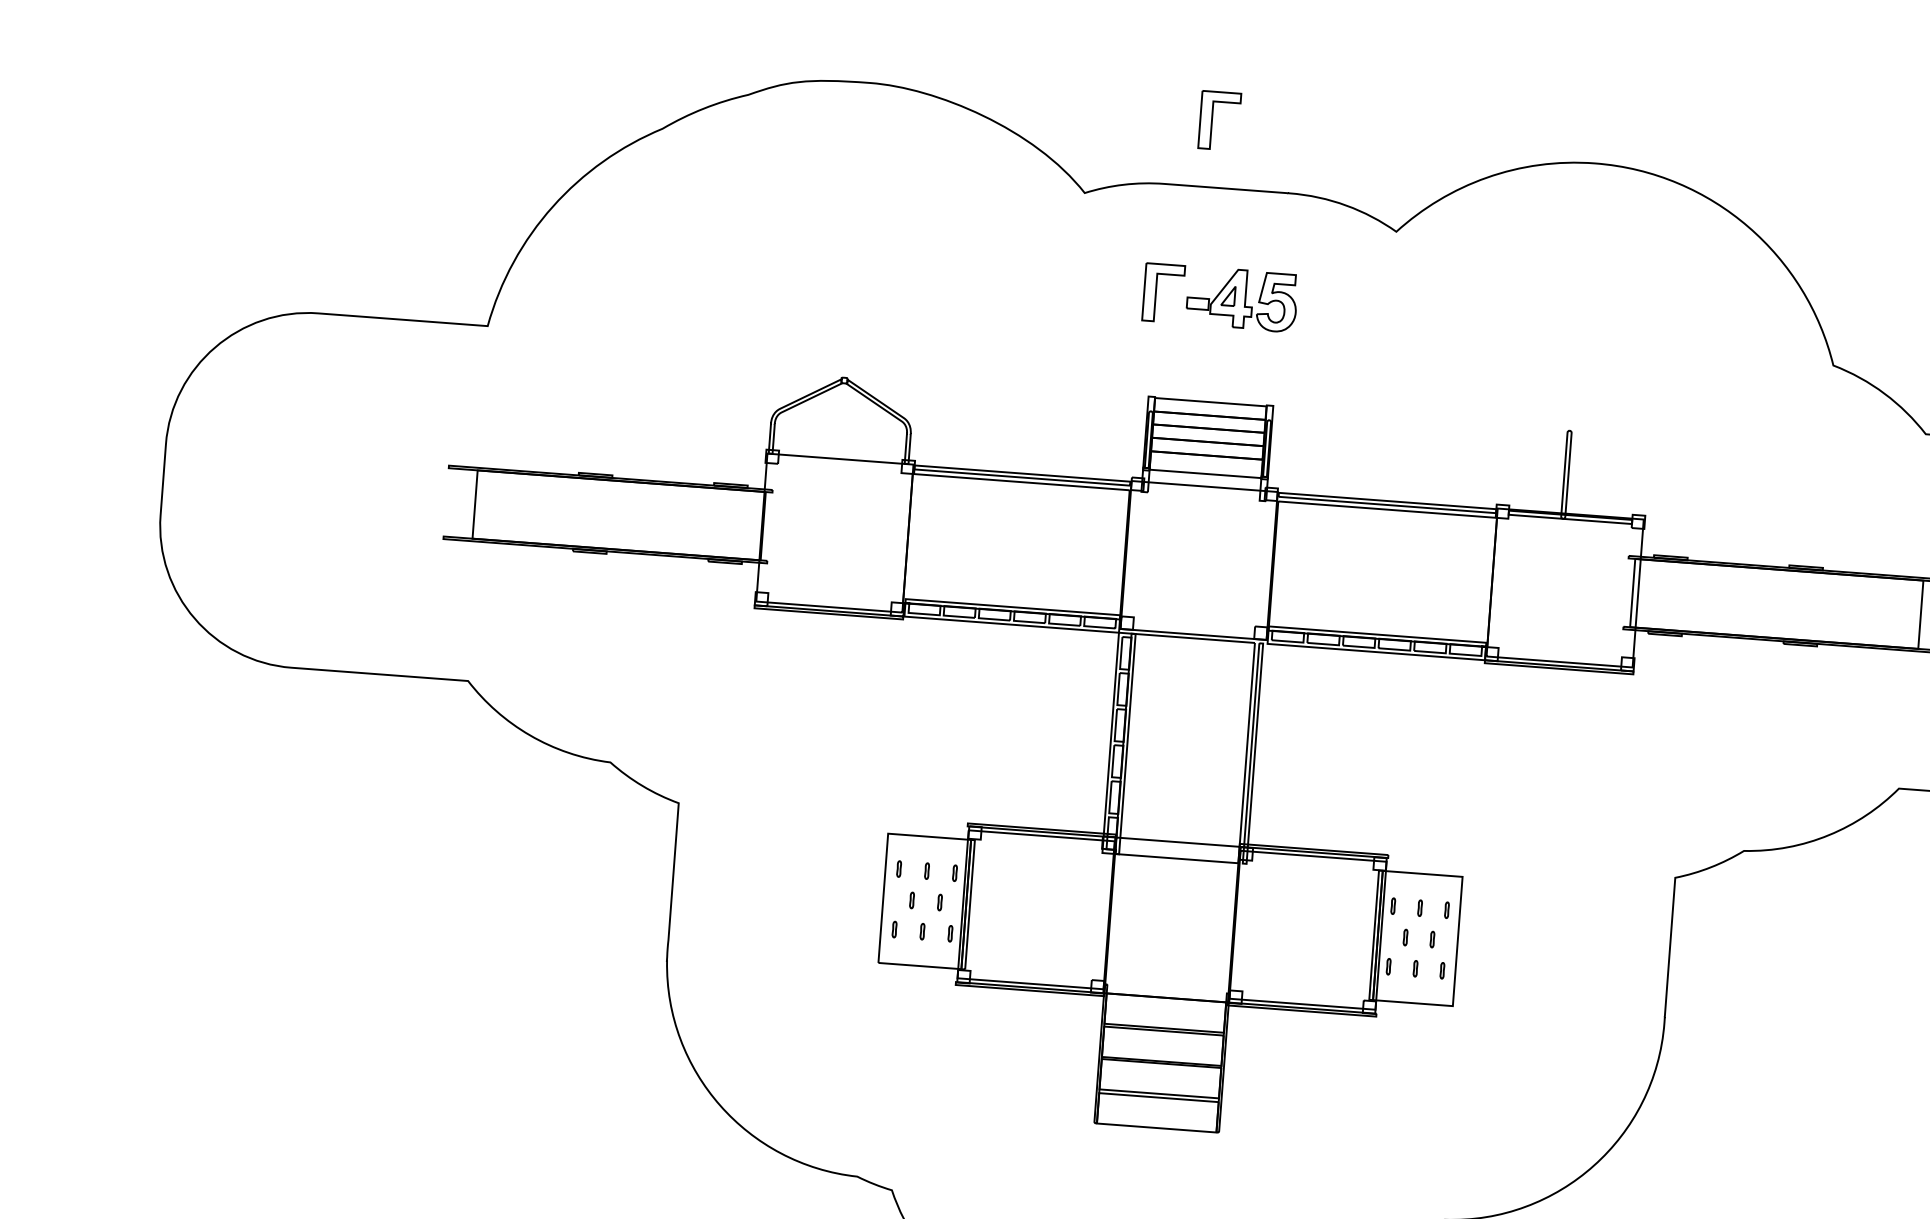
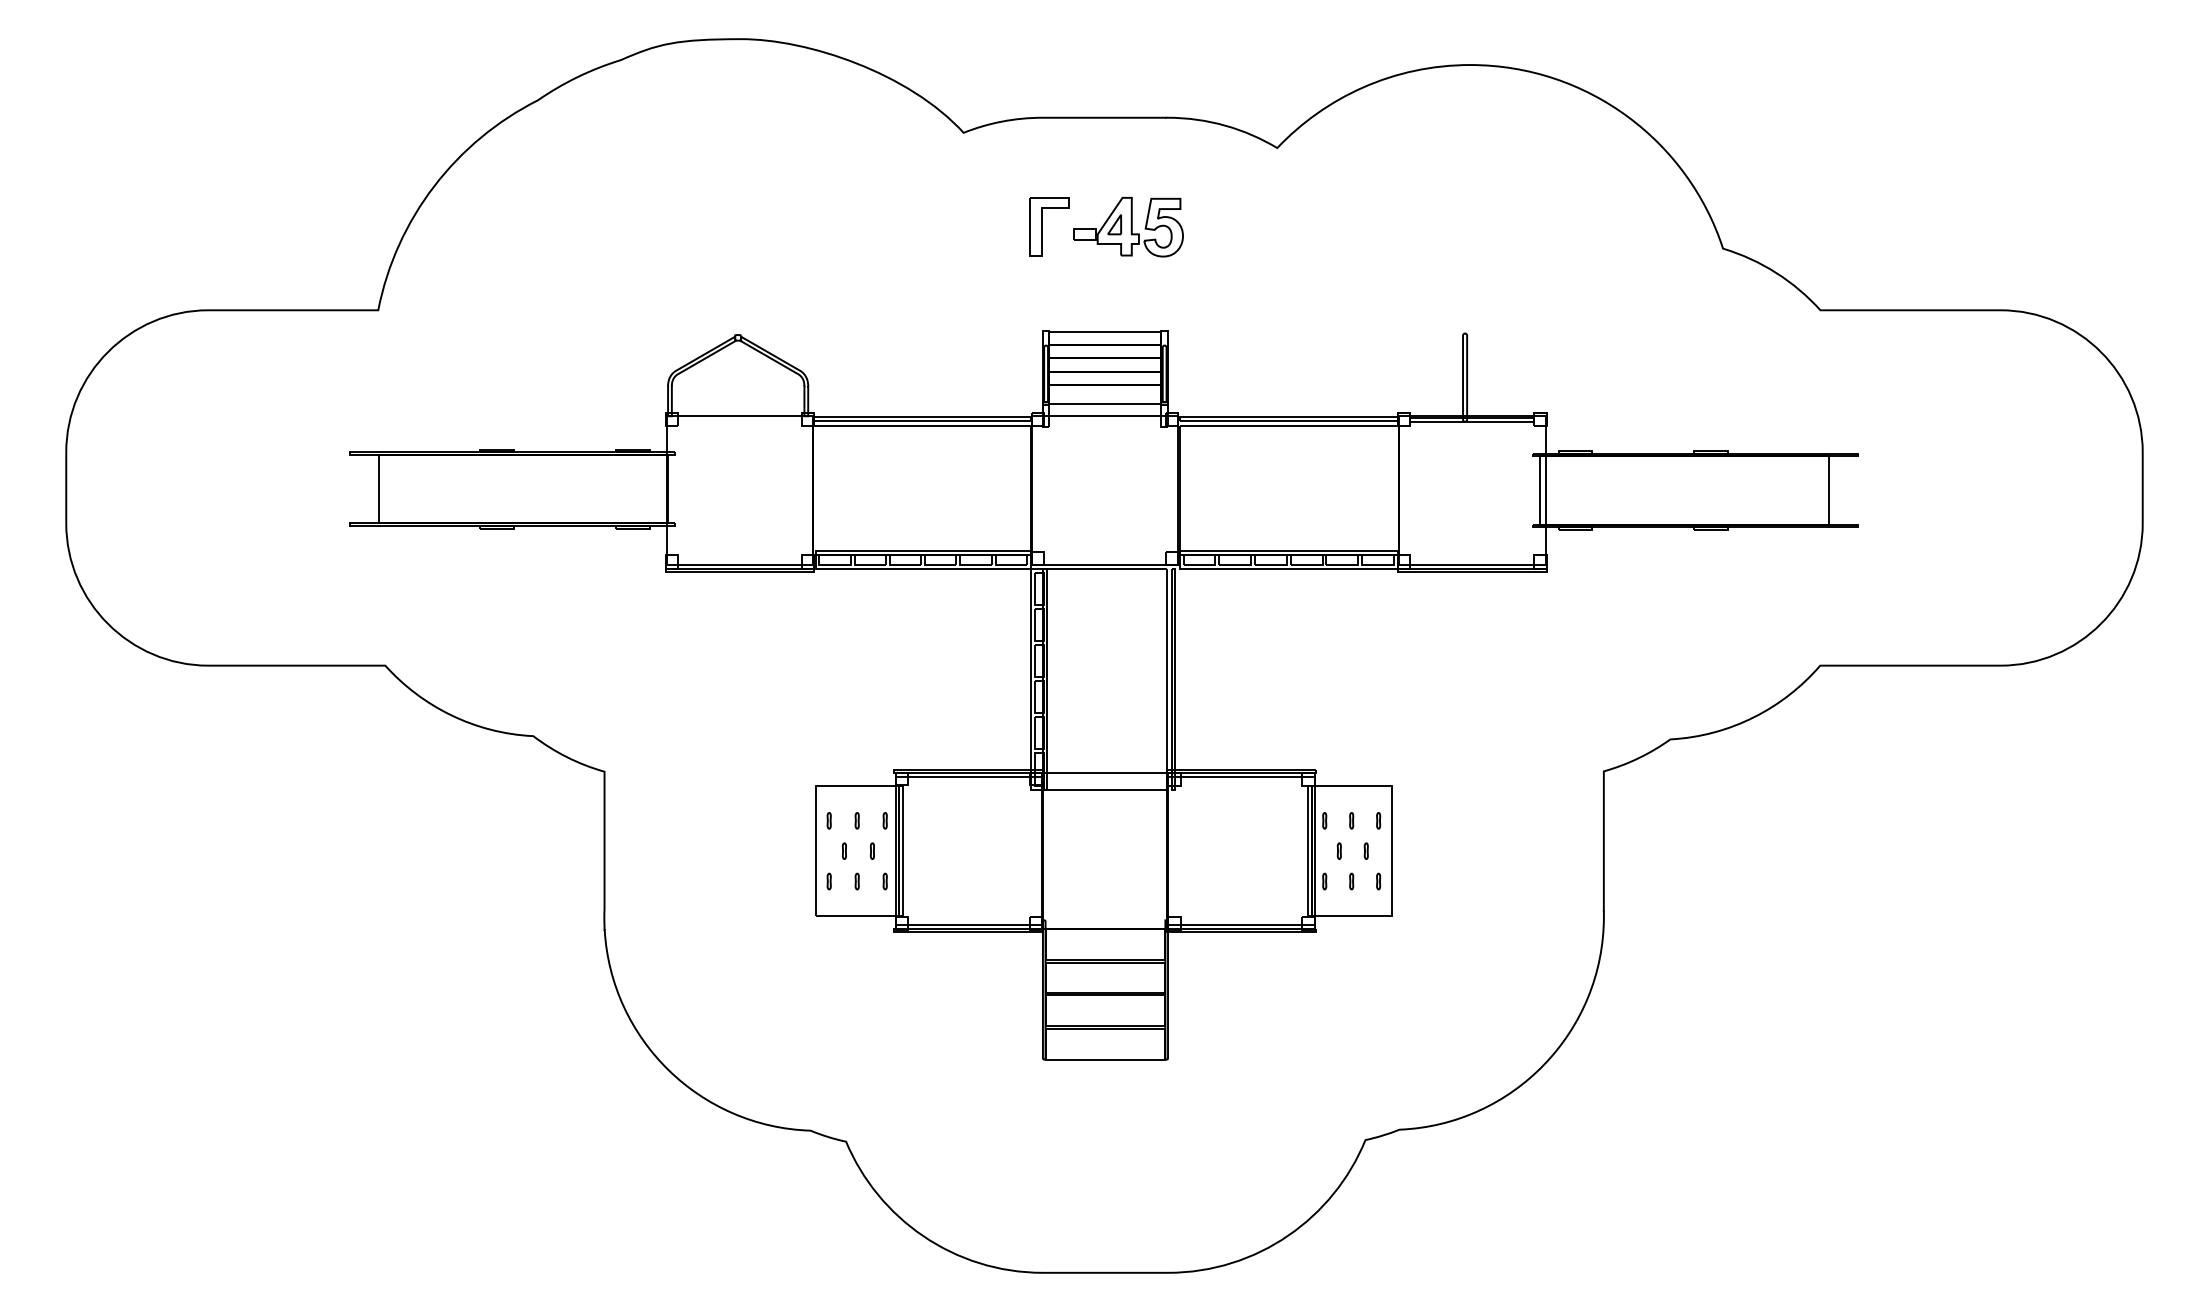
part: (1212, 120) -> (1085, 50), removed

